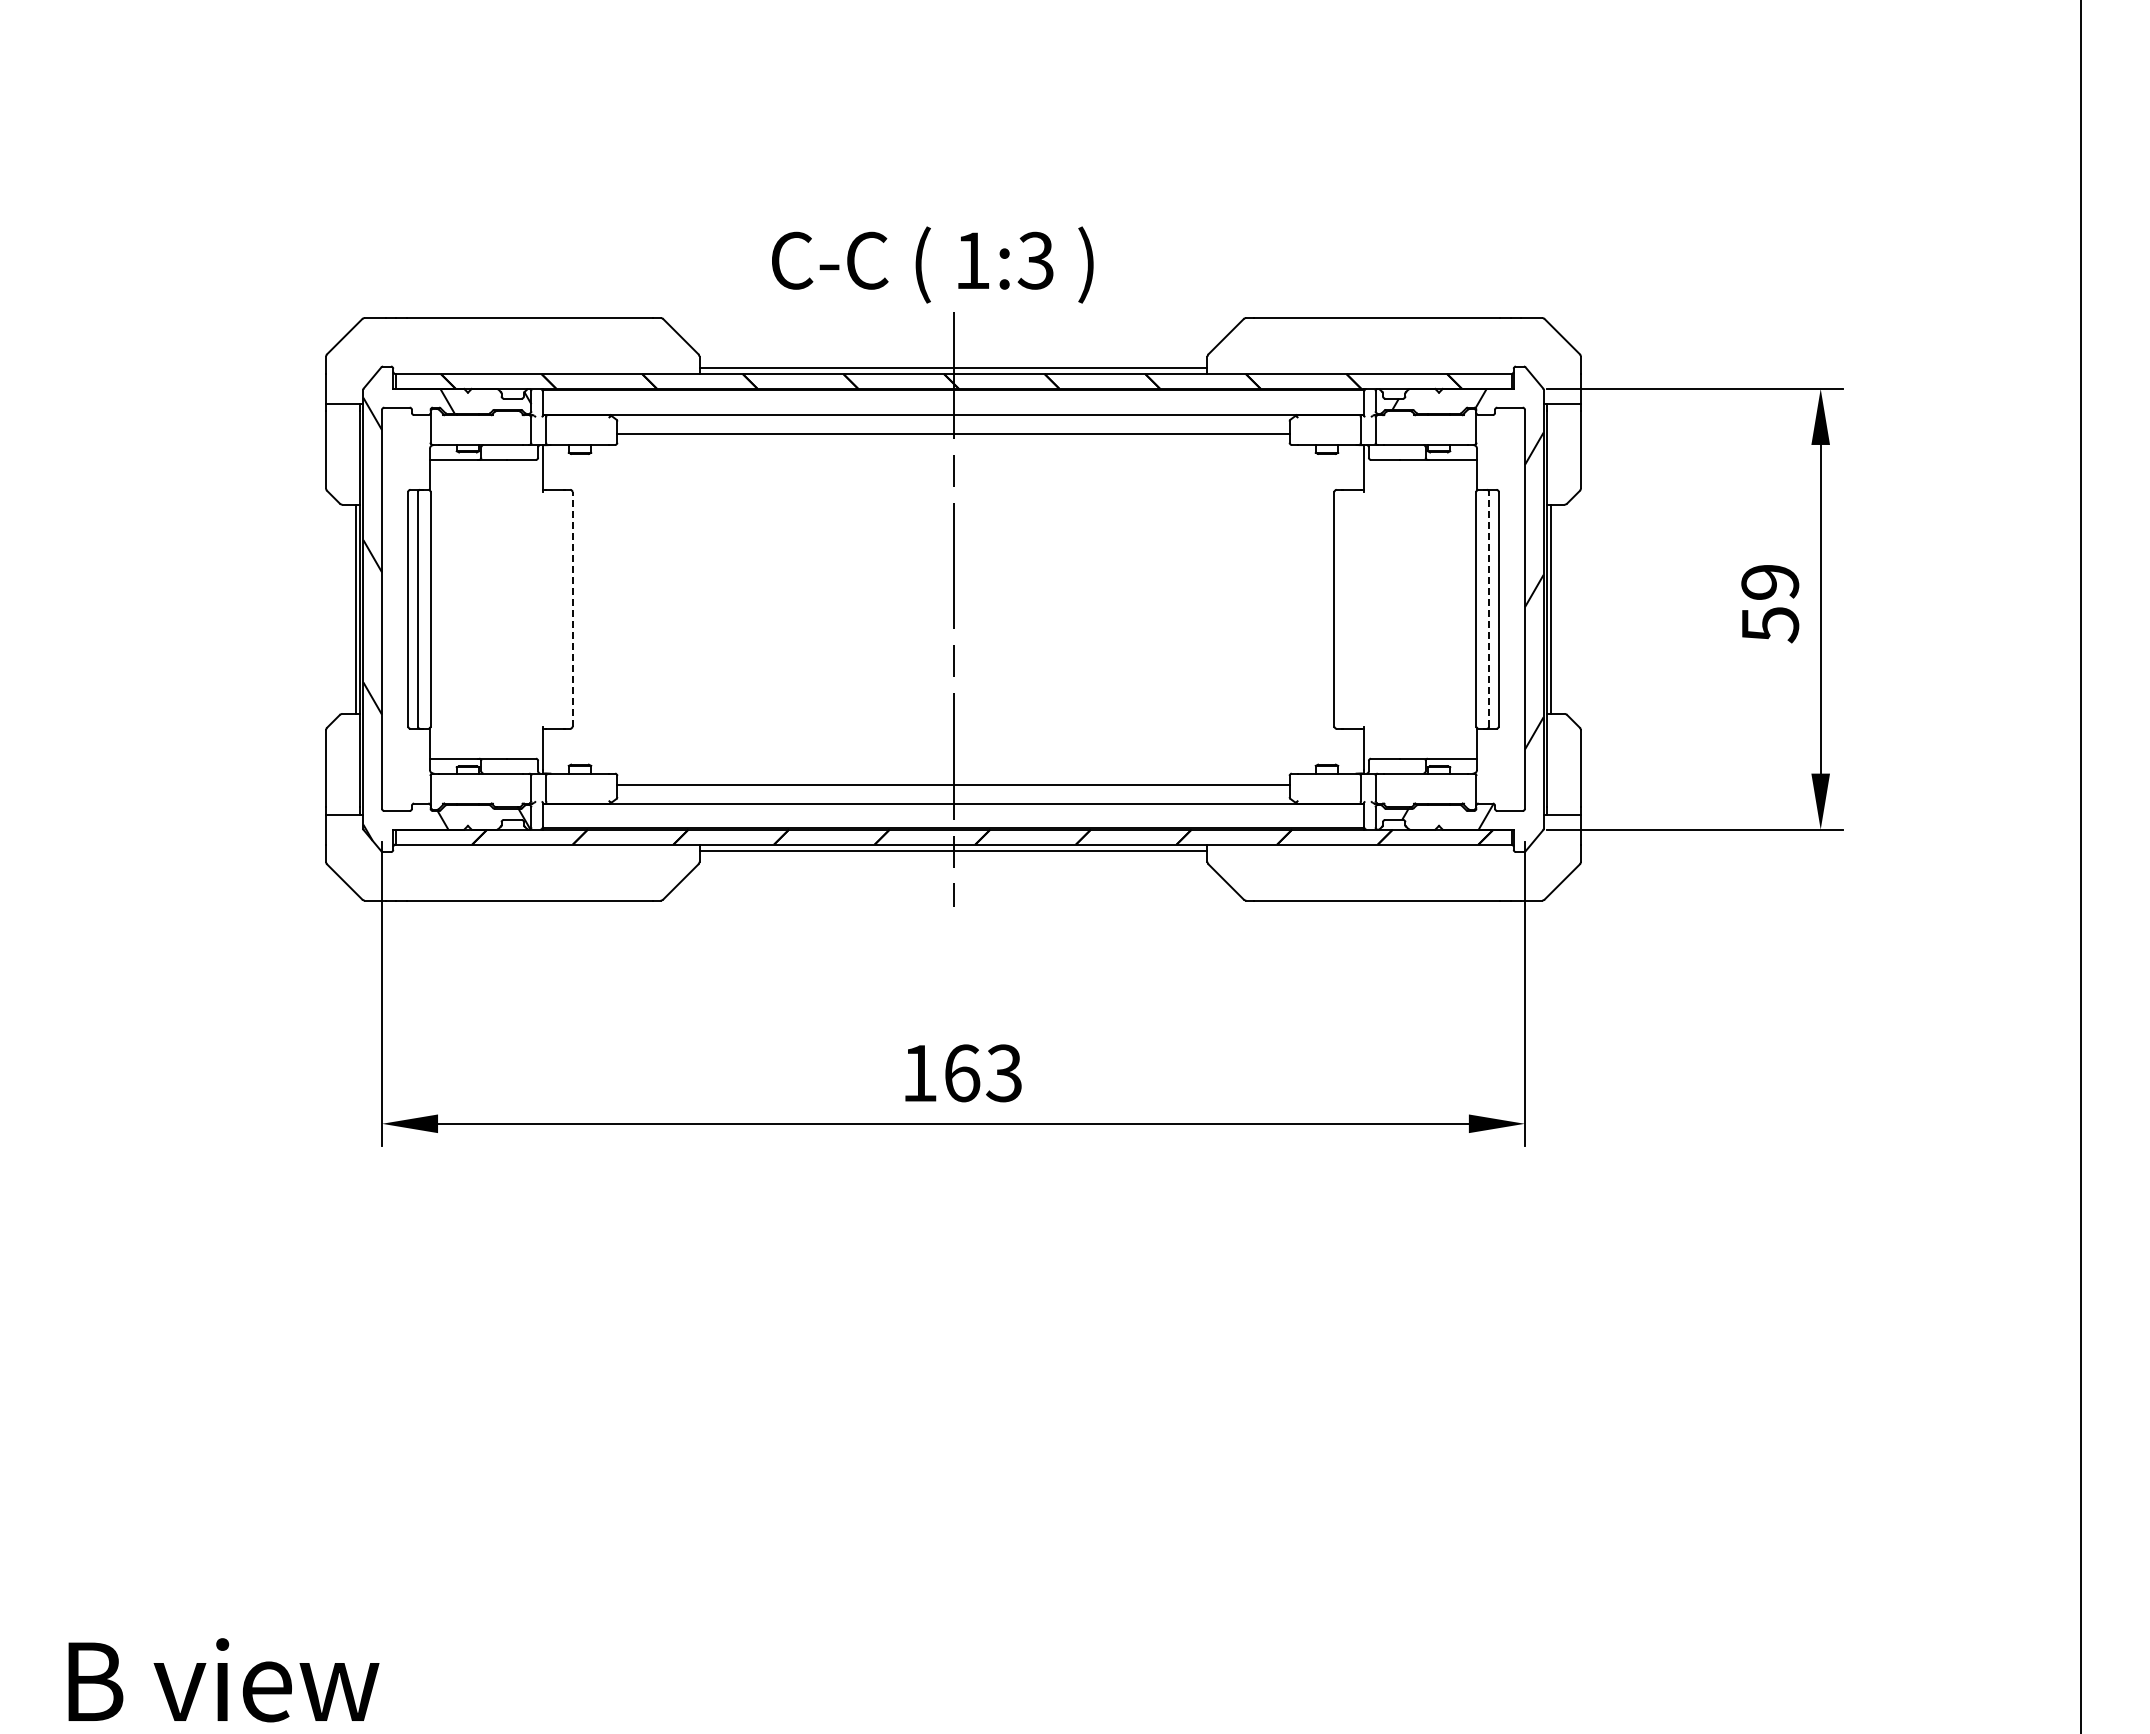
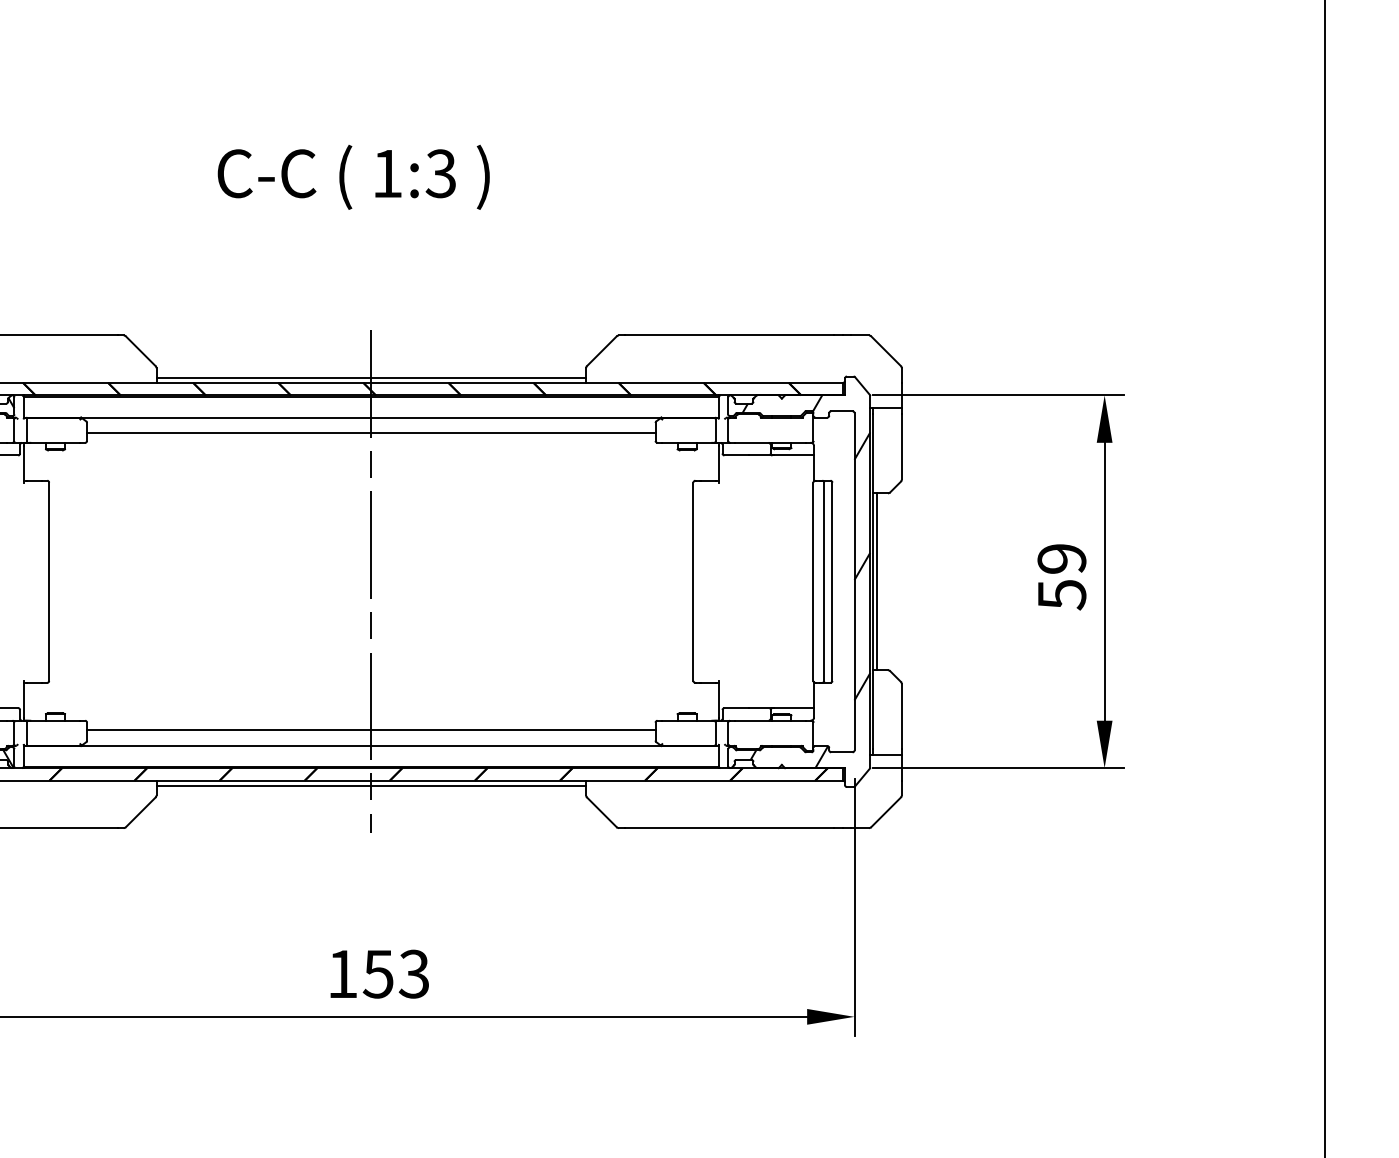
text: (932, 264) -> (353, 176), moved
line: (572, 608) -> (49, 581), dashed -> solid
line: (1489, 608) -> (824, 581), dashed -> solid
text: (961, 1073) -> (378, 974), 163 -> 153

